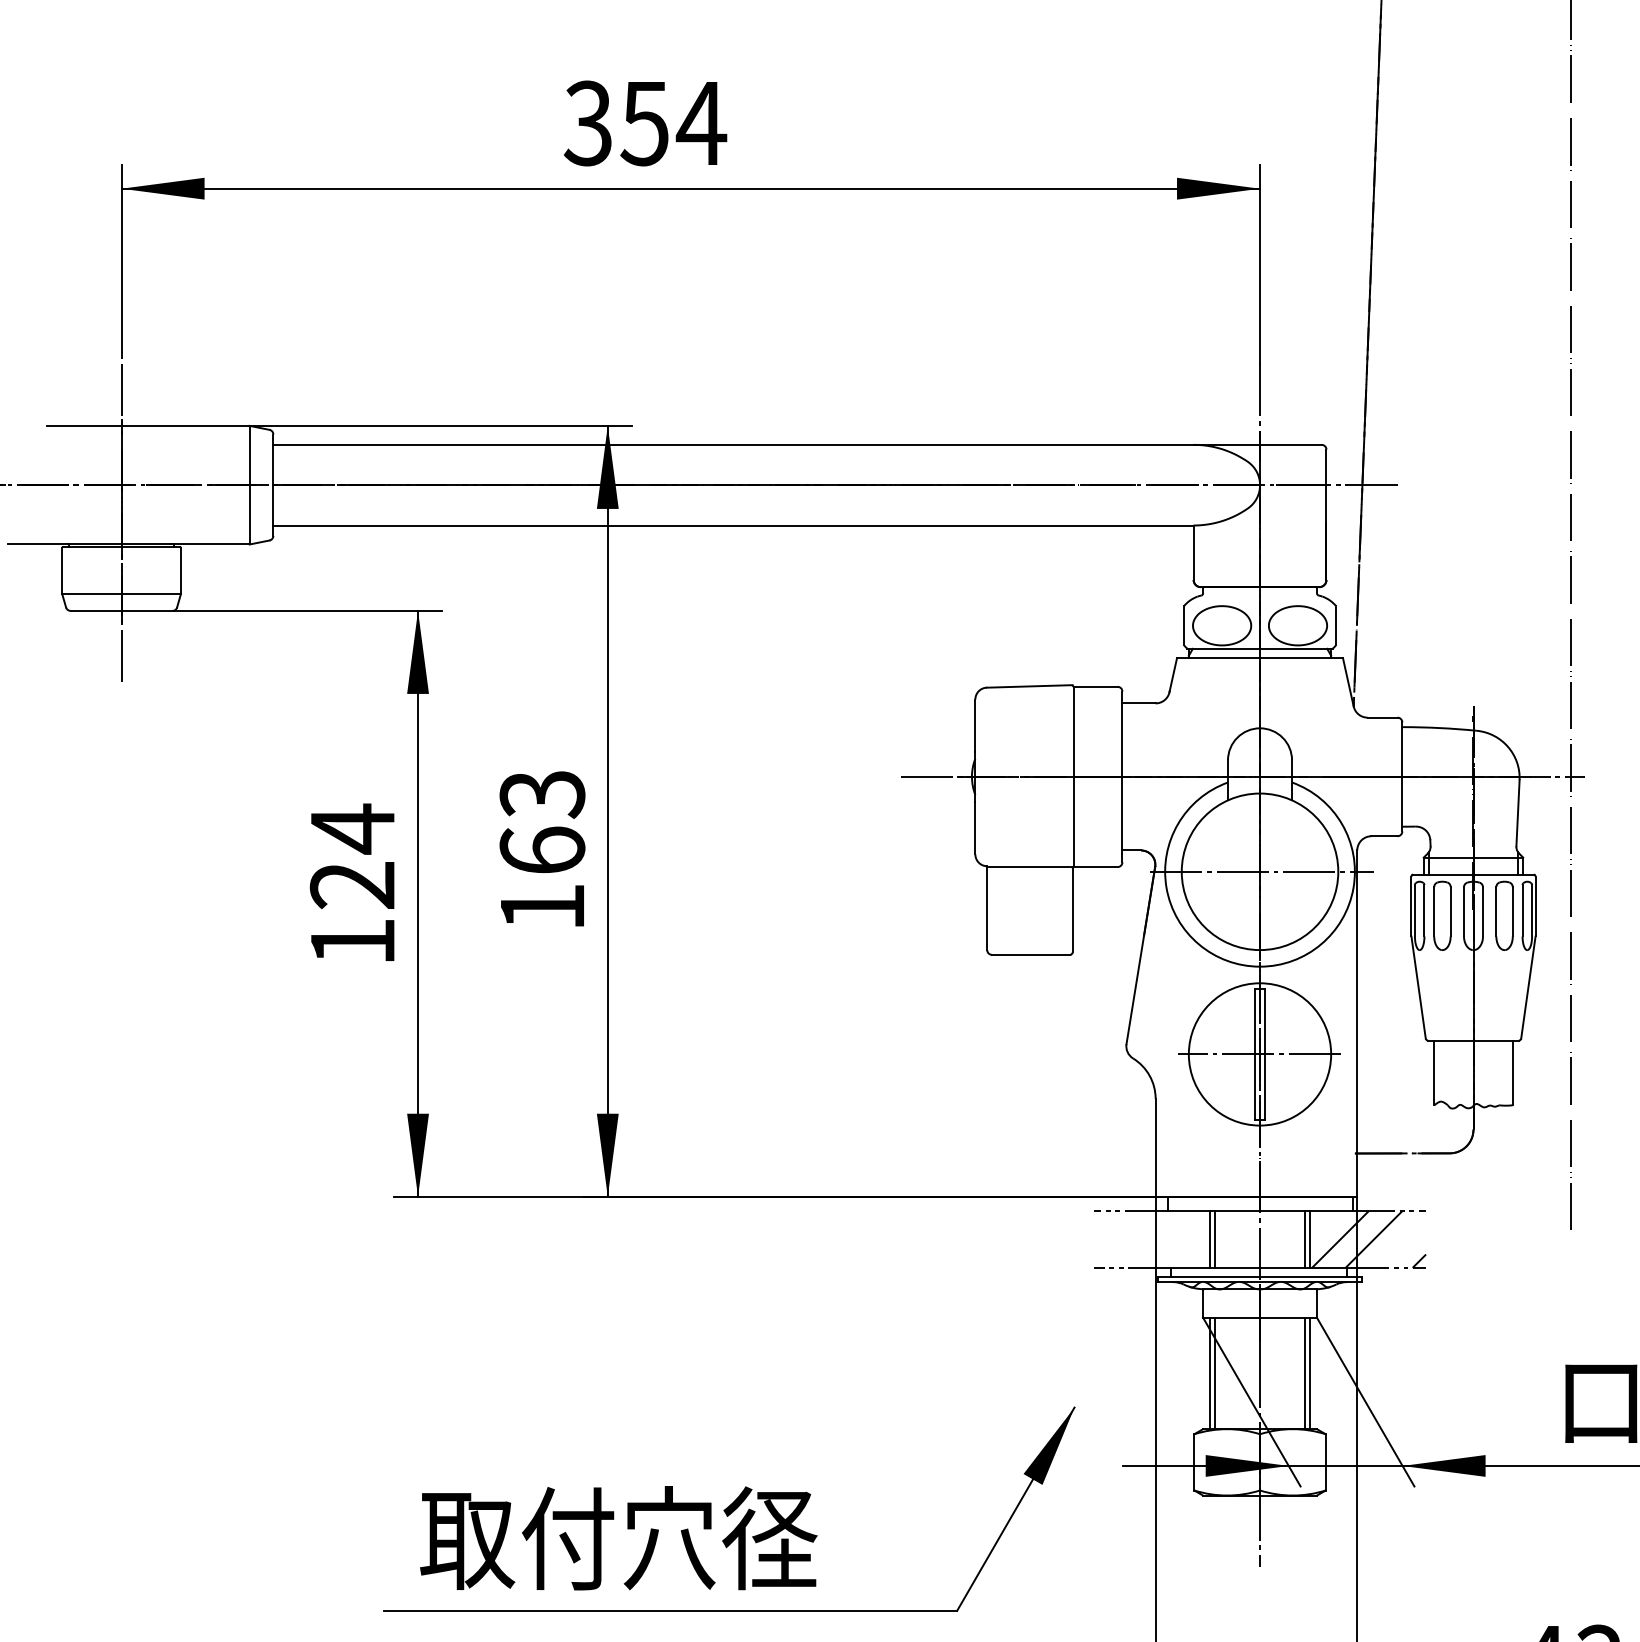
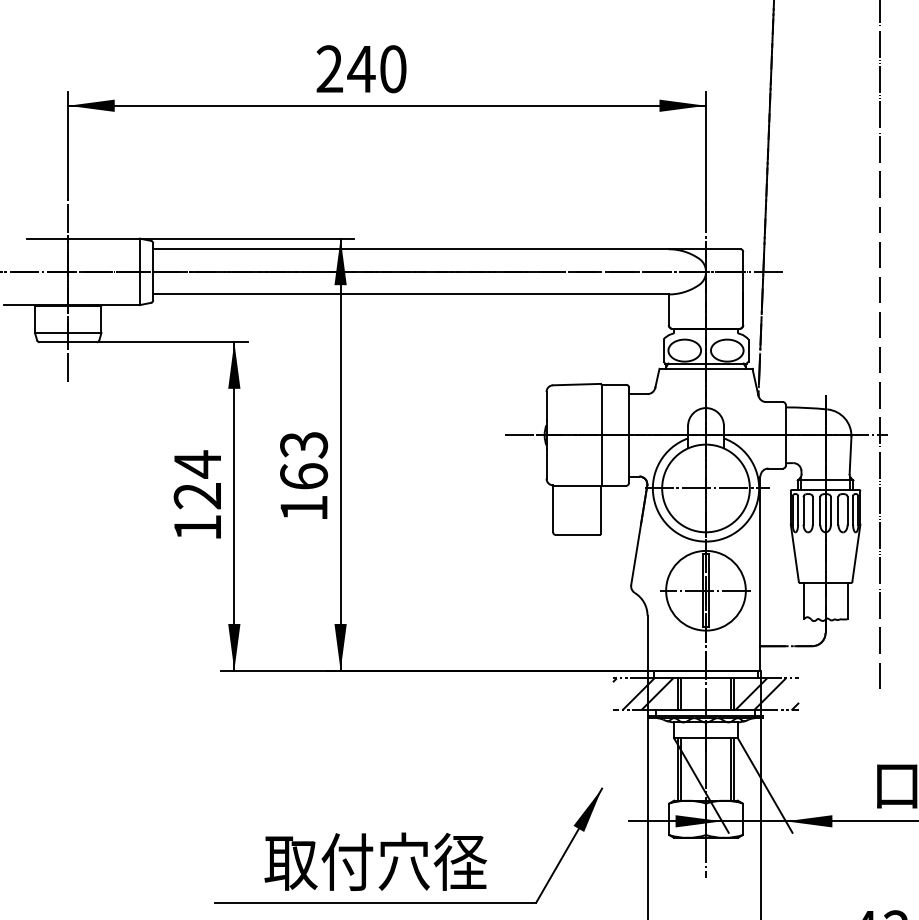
text: (645, 123) -> (361, 69), 354 -> 240
hatch: (1148, 1239) -> (643, 694), added
text: (618, 1537) -> (375, 861), moved

